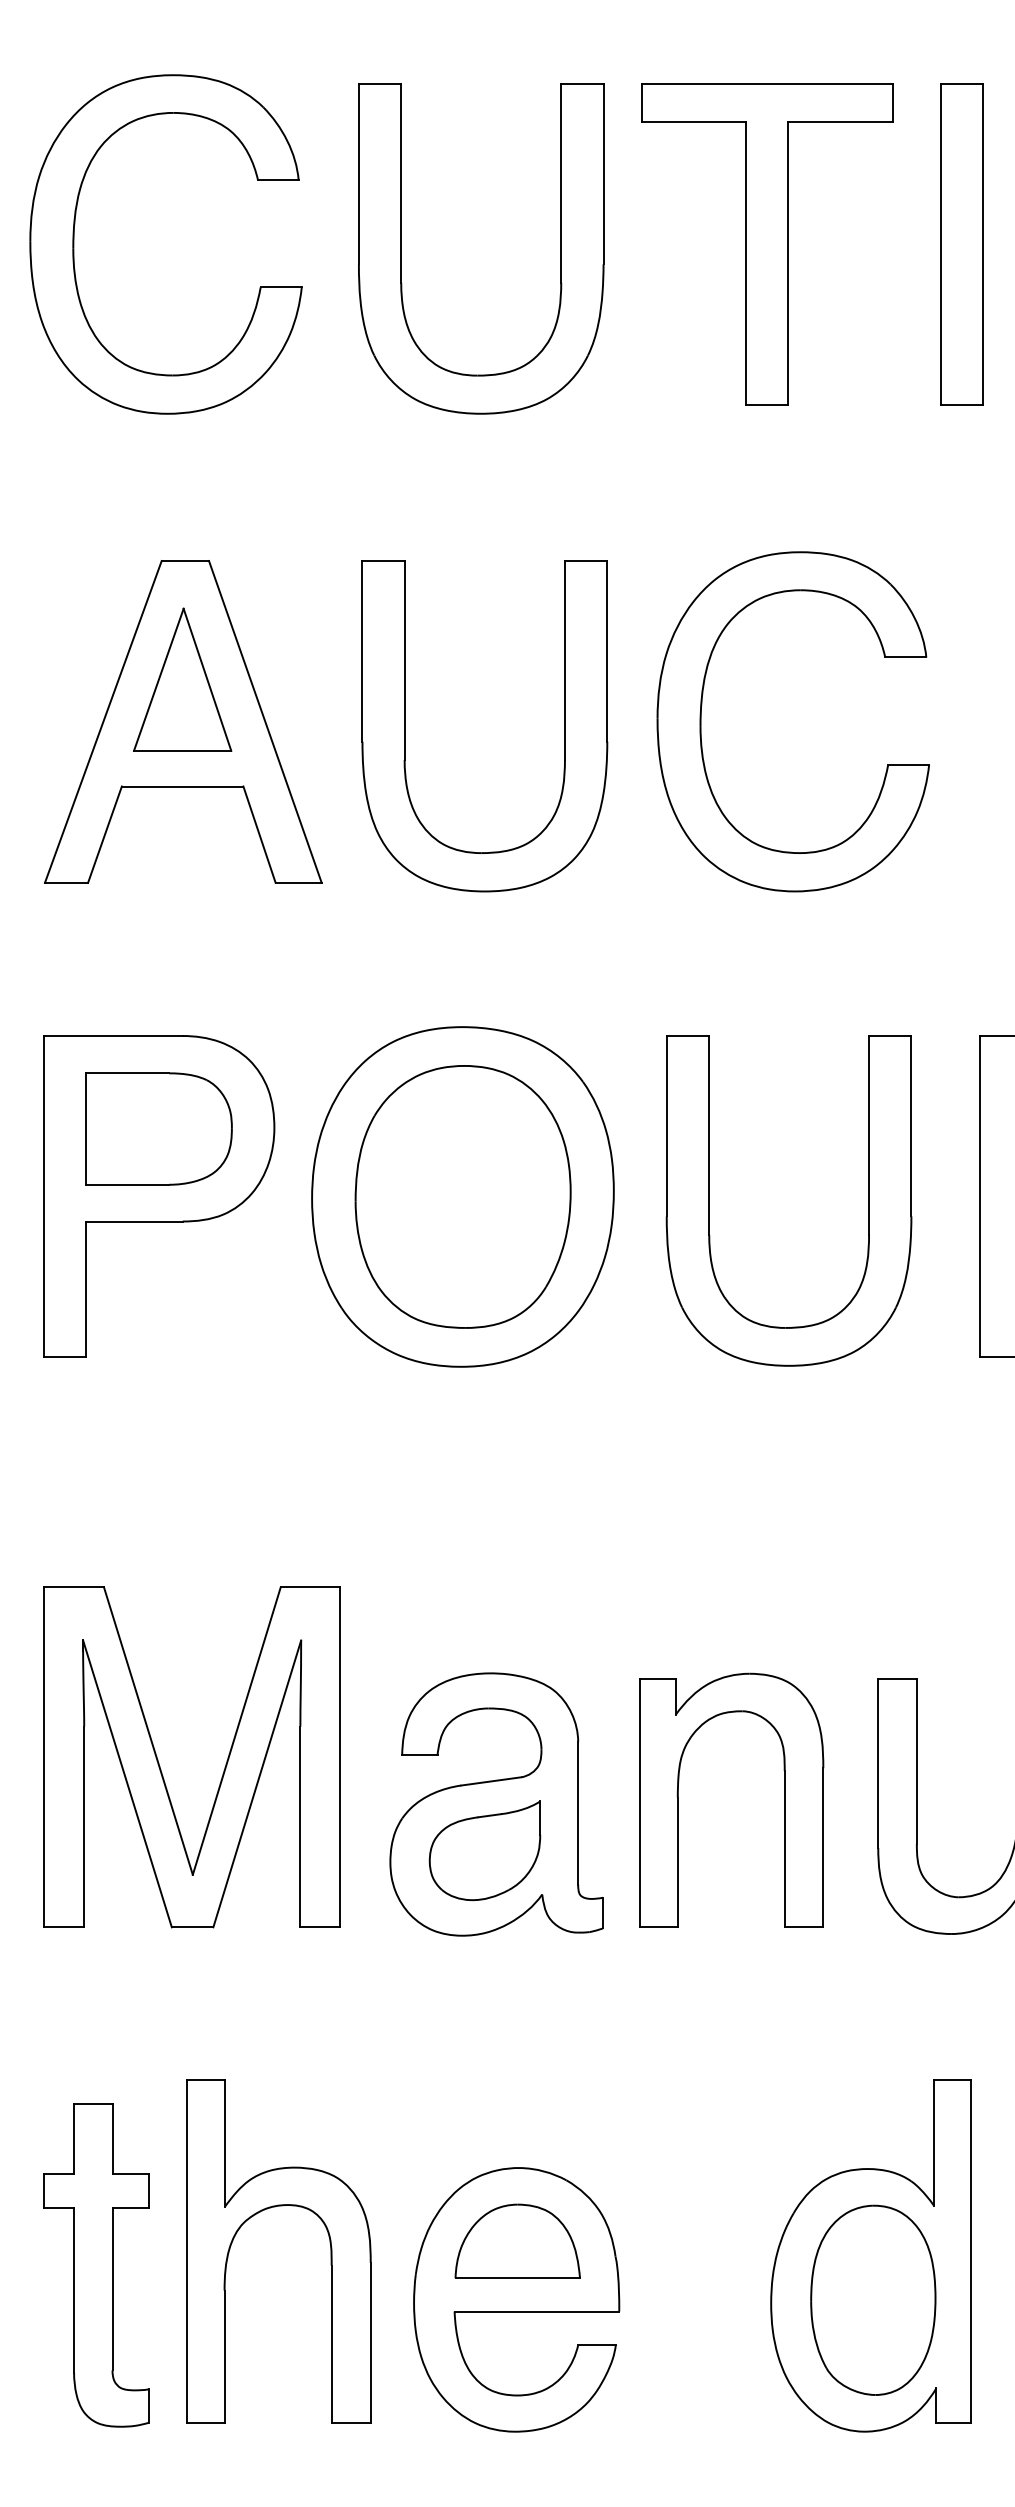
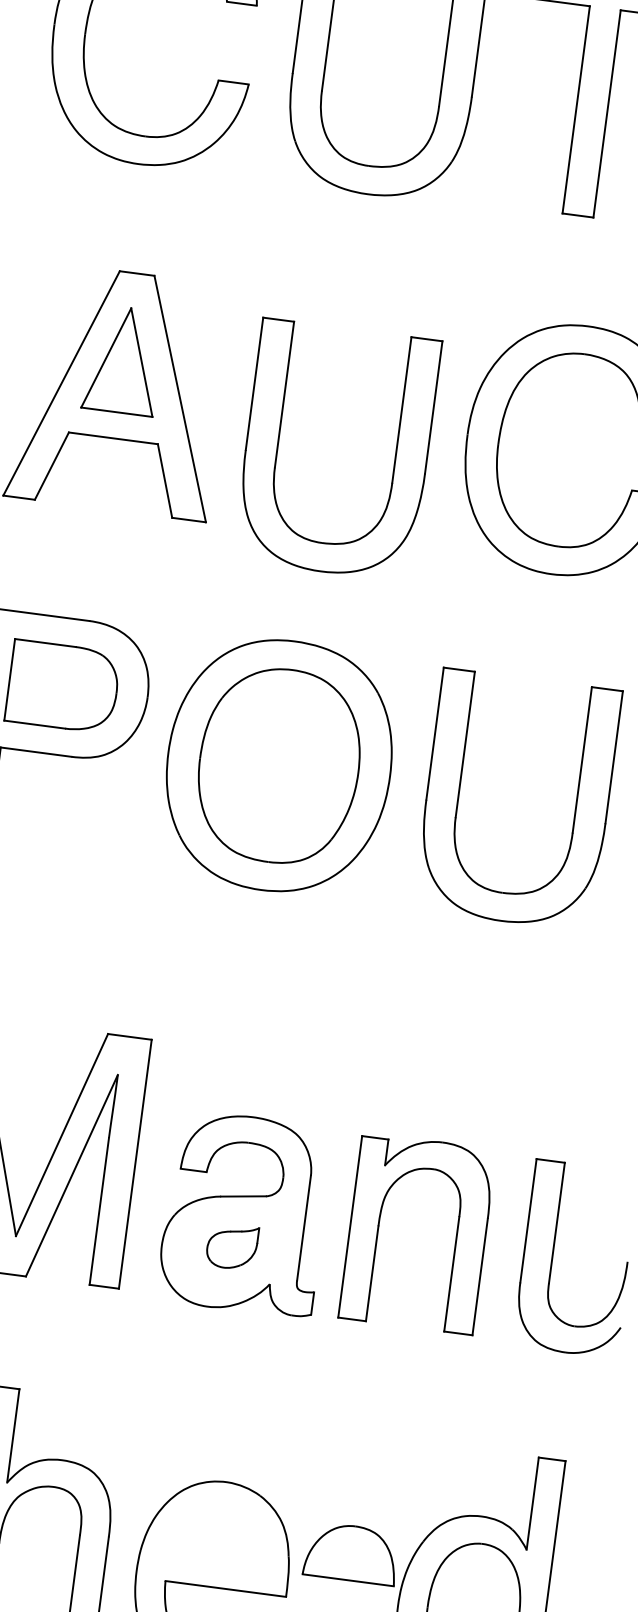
part: (405, 726) -> (278, 442), moved
part: (484, 1850) -> (231, 1246), size x0.6
part: (517, 2240) -> (351, 1552), moved

